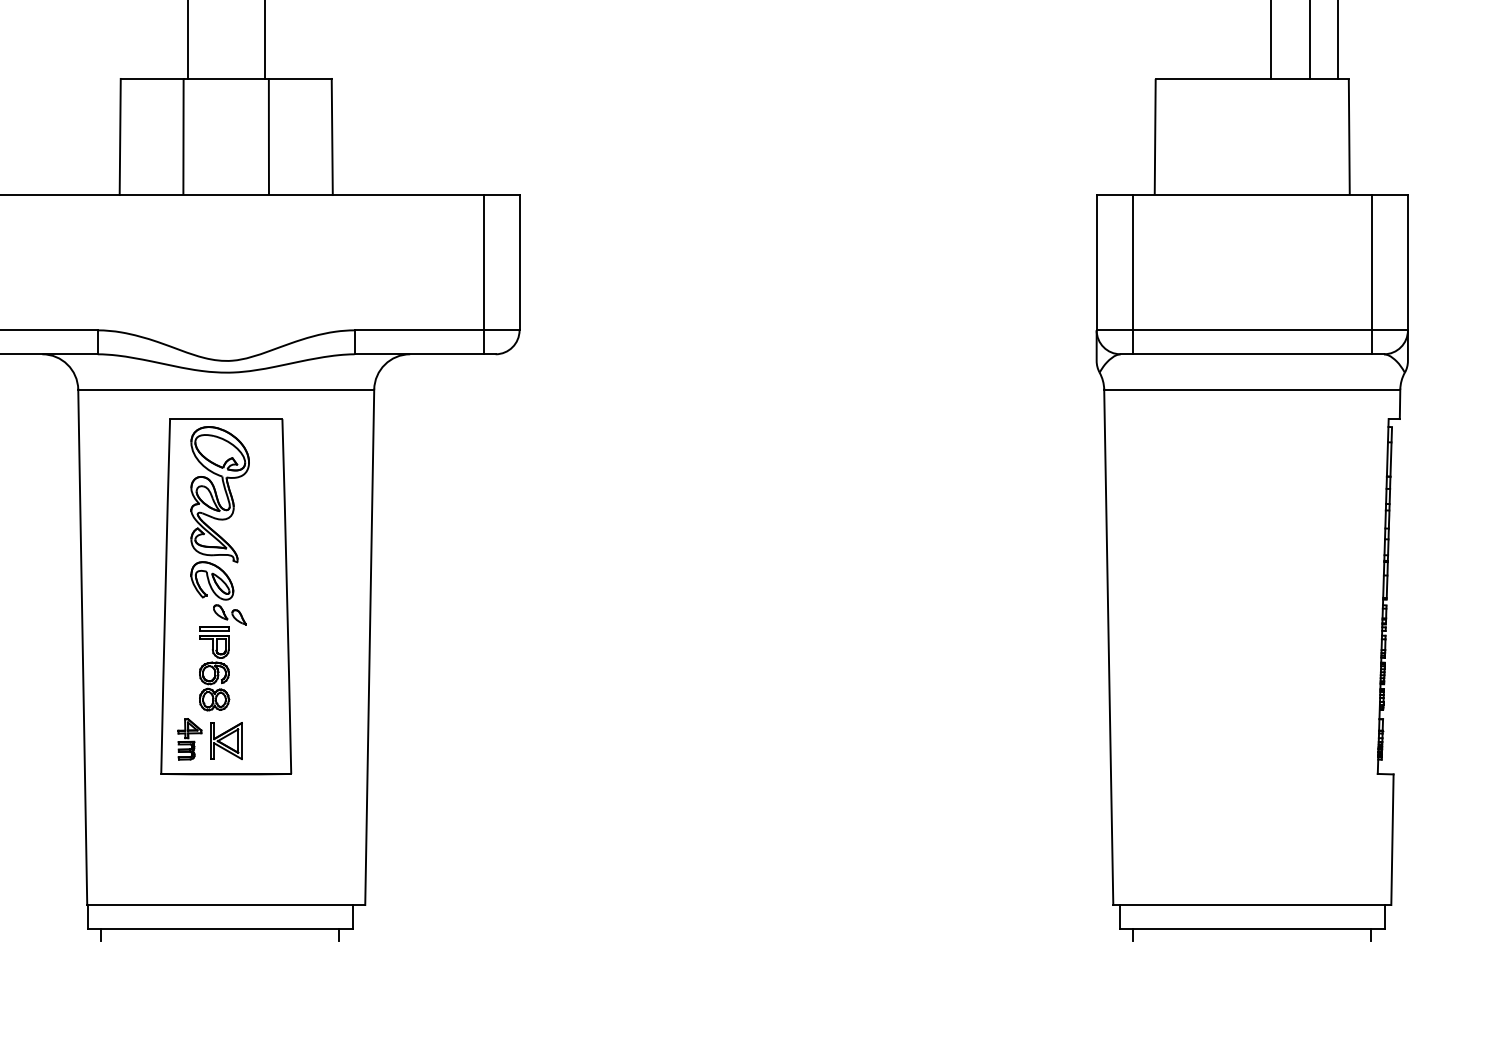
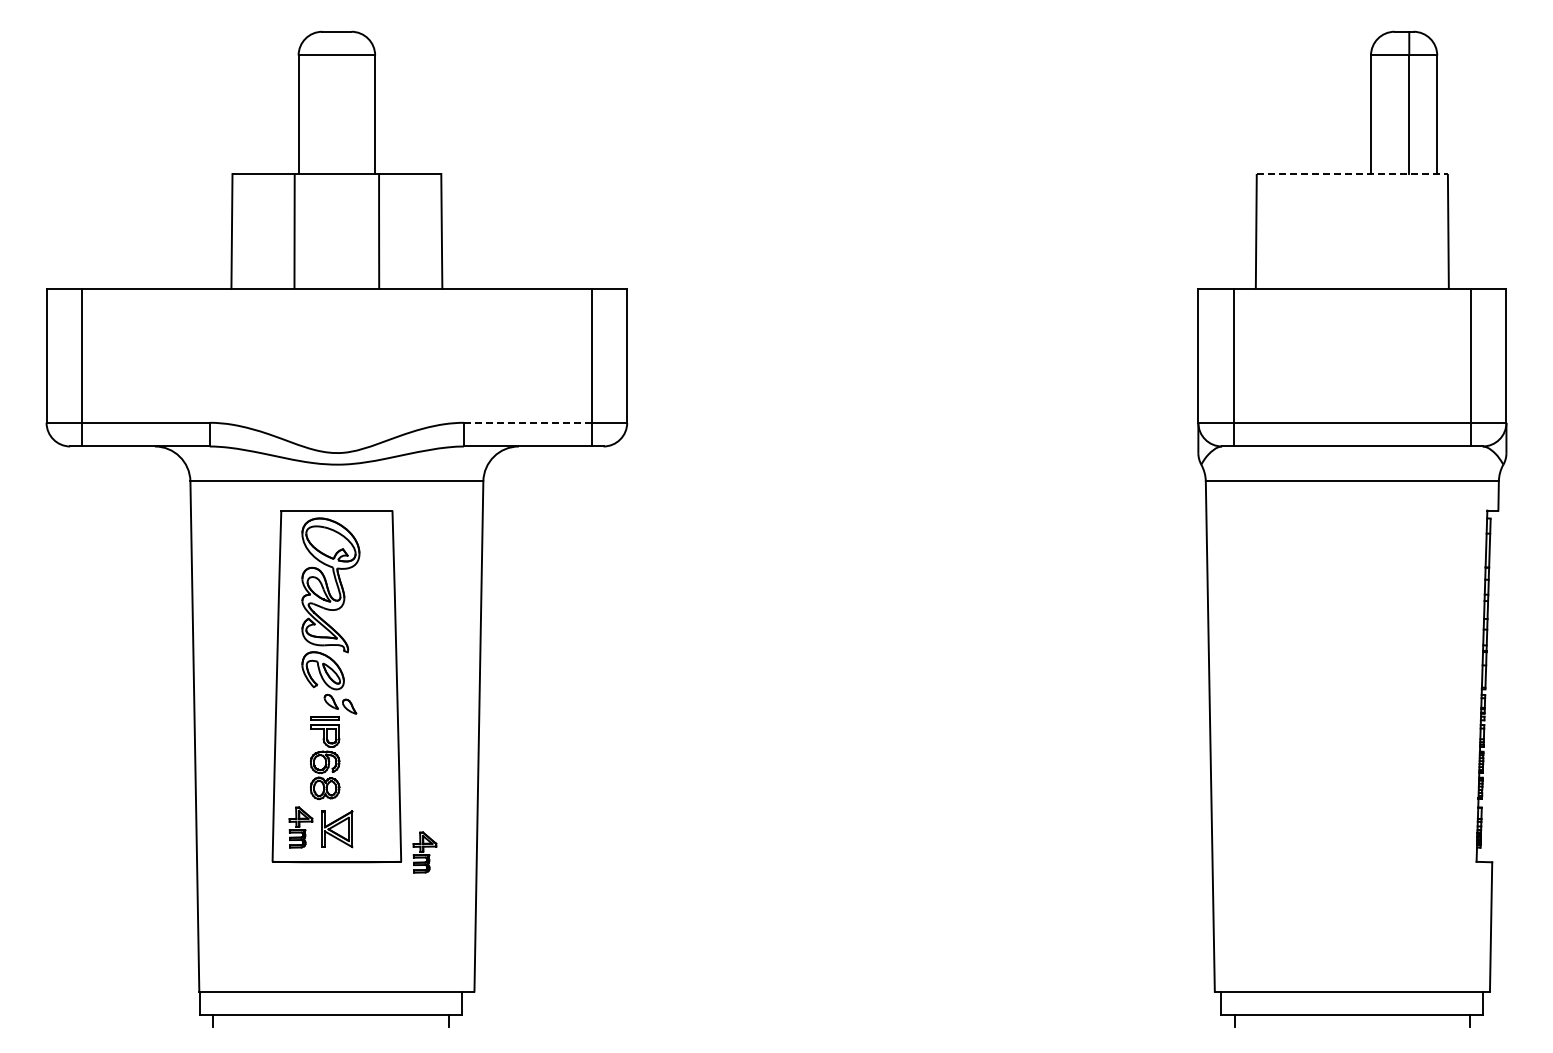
line: (1252, 78) -> (1352, 173), solid -> dashed
line: (418, 330) -> (527, 422), solid -> dashed
part: (314, 764) -> (424, 852), added

